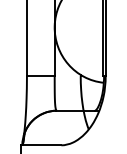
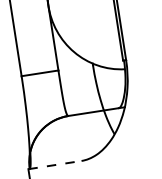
line: (41, 145) -> (55, 165), solid -> dashed

